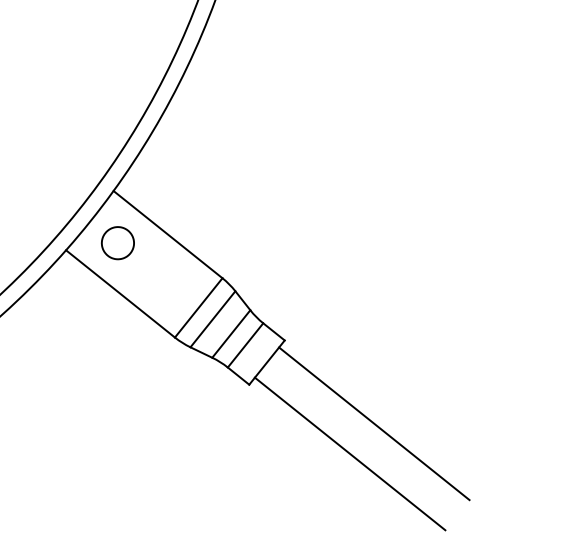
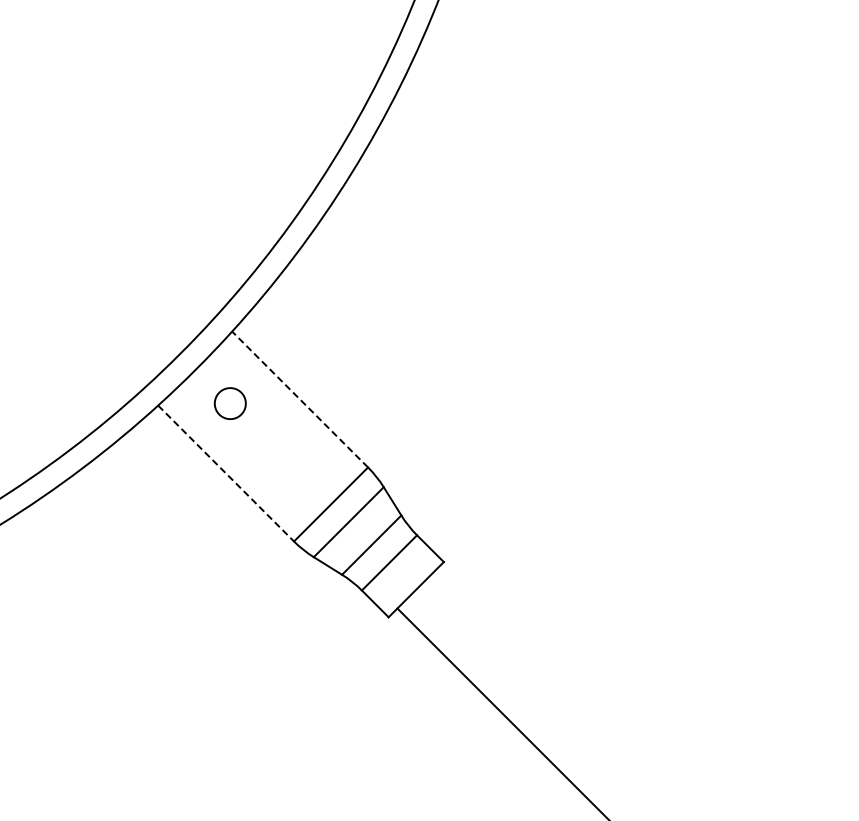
line: (167, 234) -> (299, 399), solid -> dashed
part: (118, 243) -> (230, 403), size x0.7
line: (120, 293) -> (226, 473), solid -> dashed
line: (374, 423) -> (553, 689), removed

